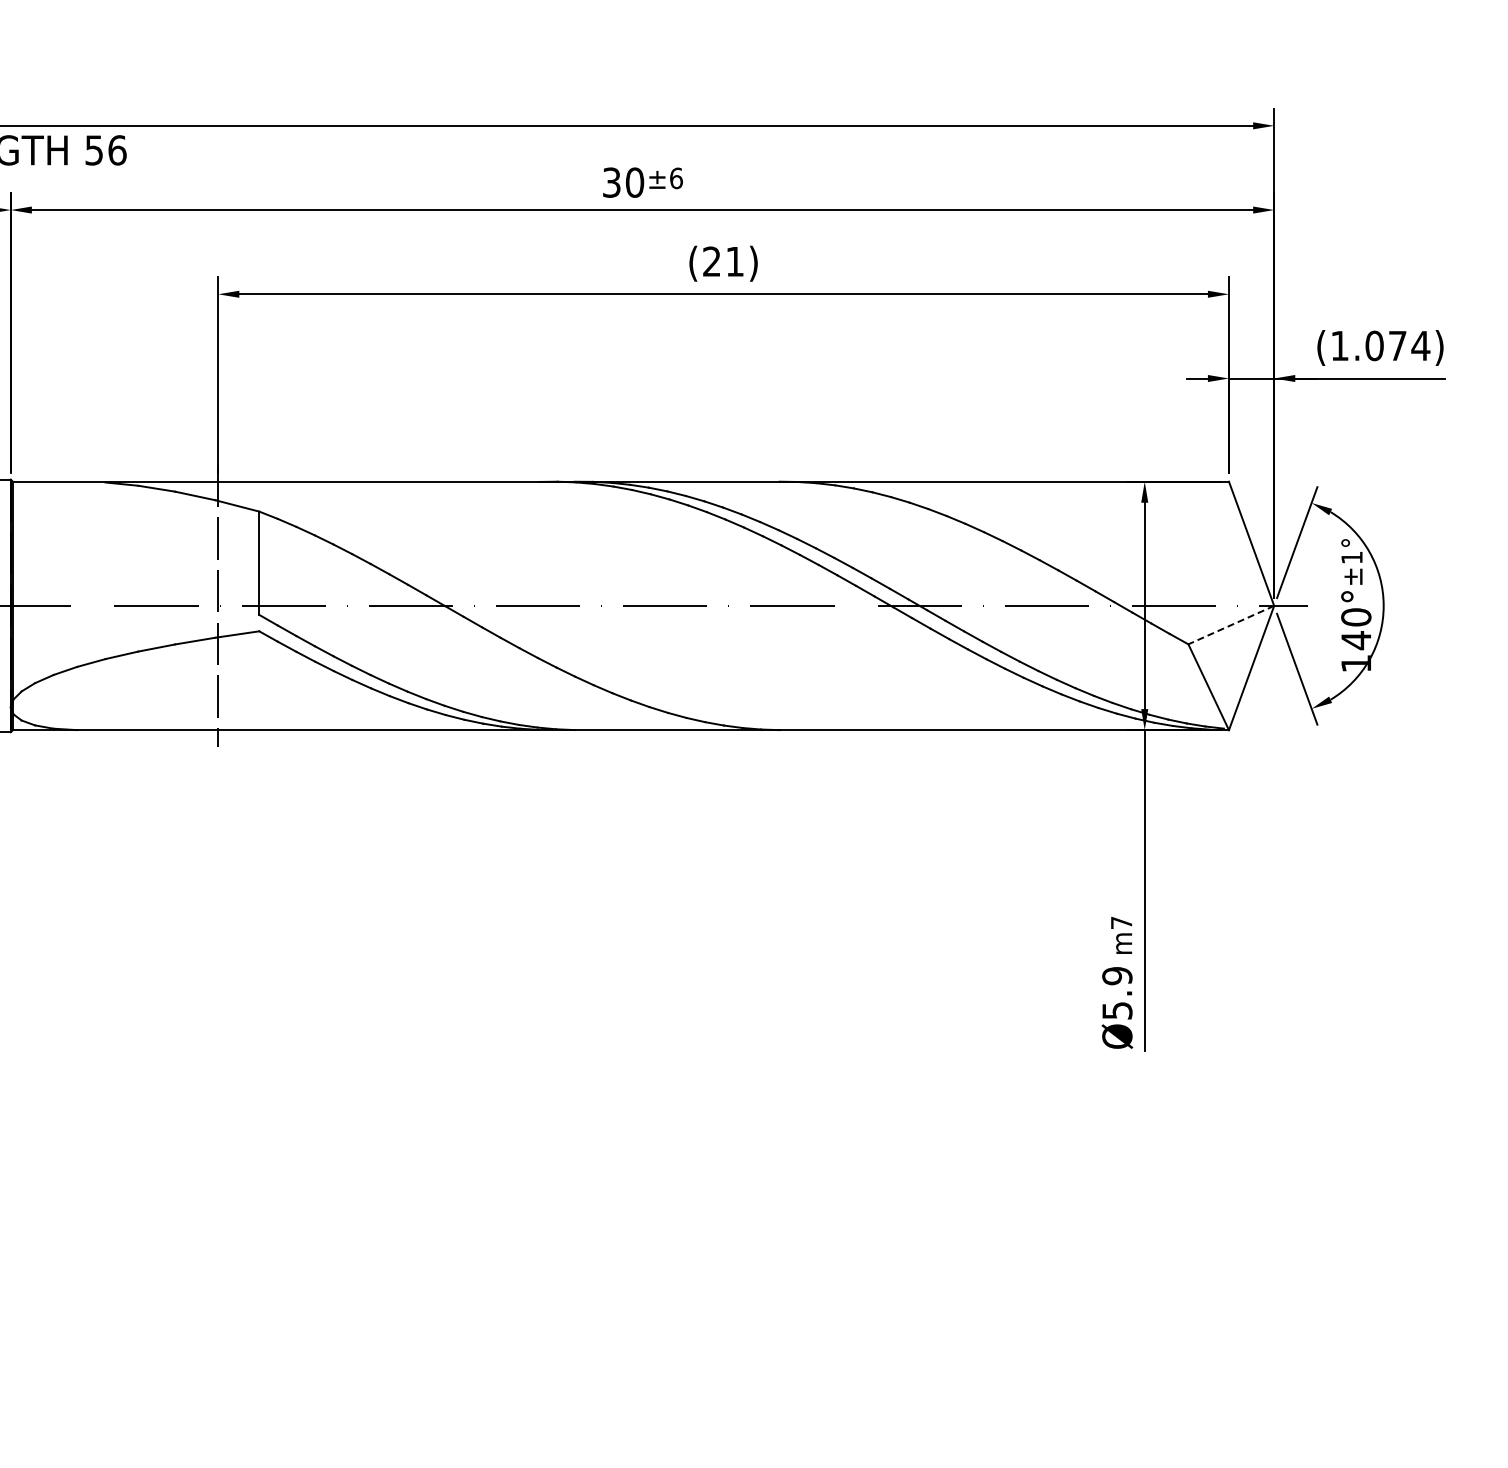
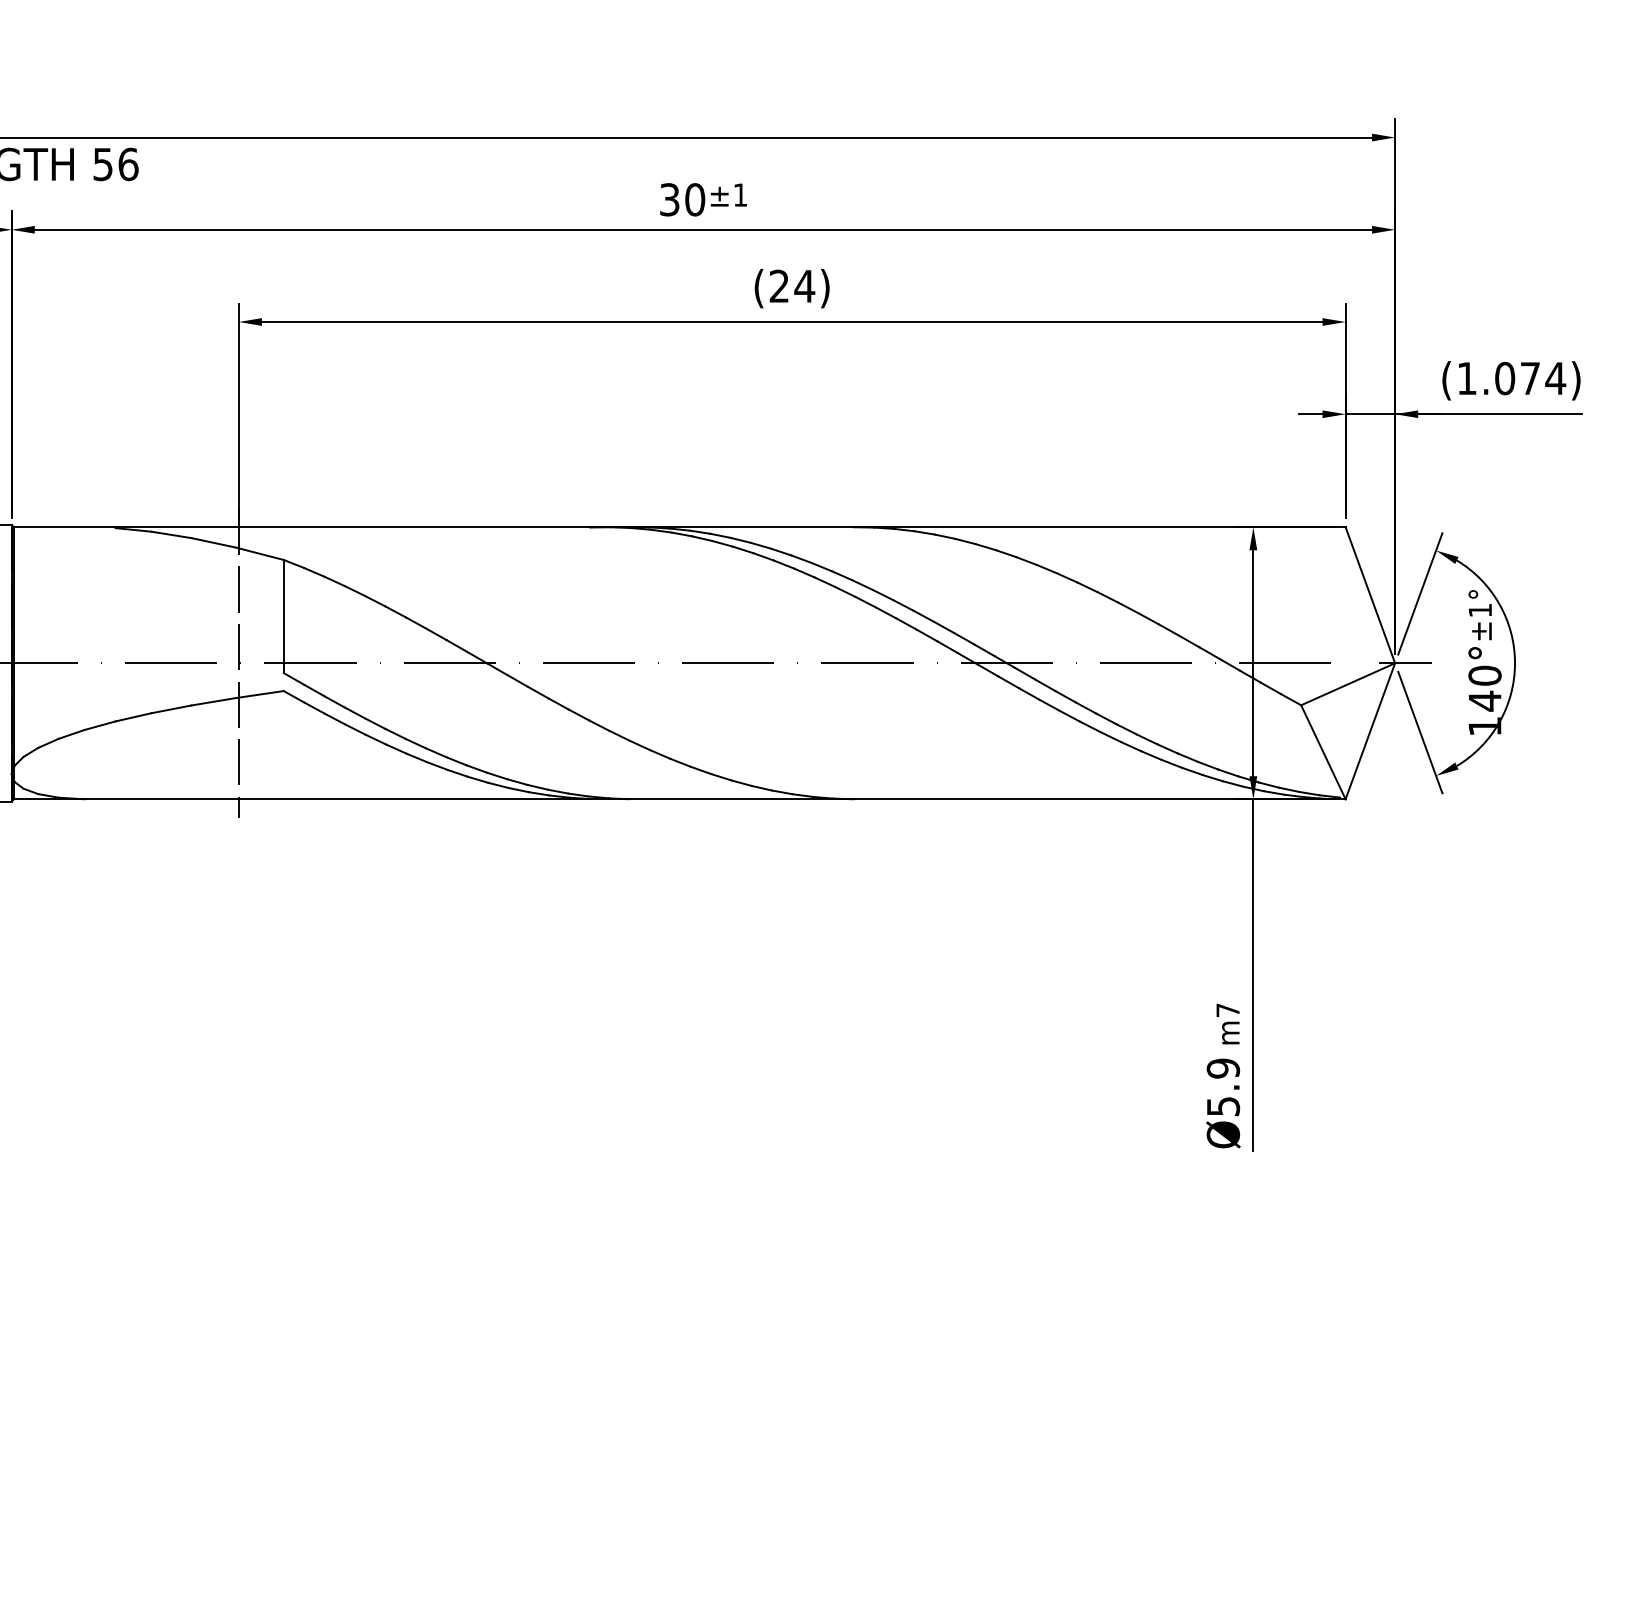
text: (676, 178) -> (740, 195), ±6 -> ±1
text: (734, 261) -> (804, 286), (21) -> (24)
line: (1230, 625) -> (1347, 684), dashed -> solid

